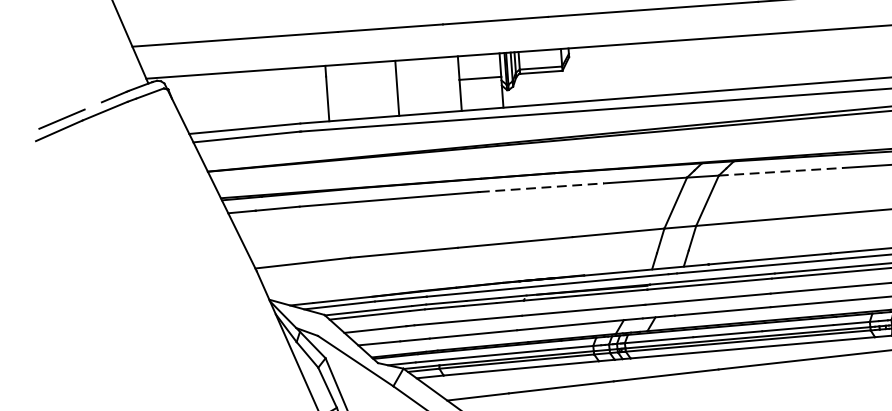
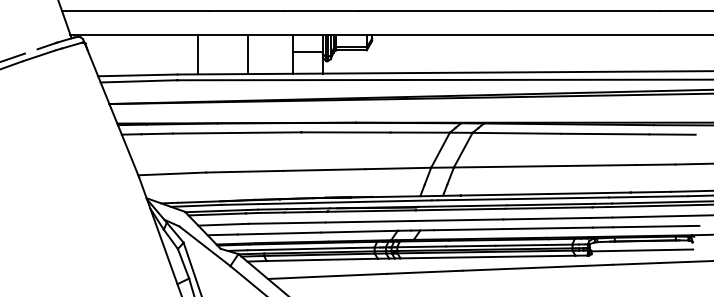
line: (781, 171) -> (517, 133), dashed -> solid
line: (542, 187) -> (346, 132), dashed -> solid

